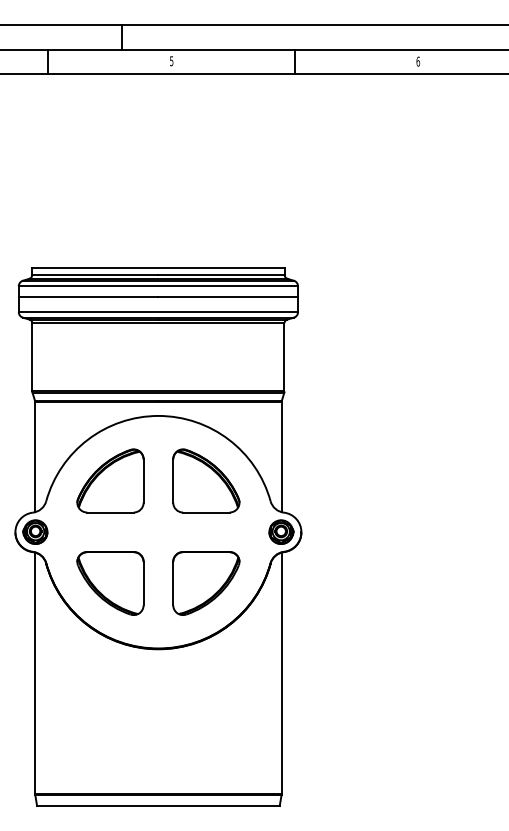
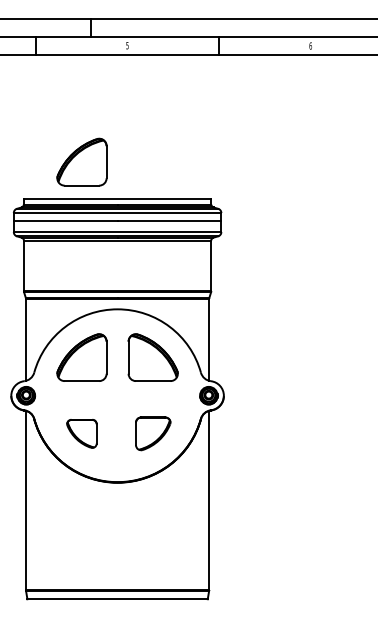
part: (110, 217) -> (81, 161), added
part: (110, 583) -> (81, 433), size x0.6
part: (206, 583) -> (153, 433), size x0.7

